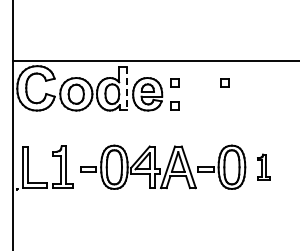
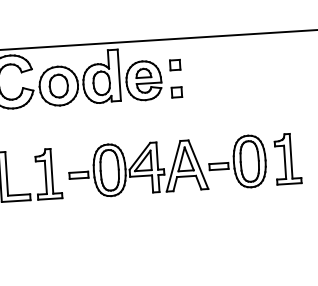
part: (224, 82) -> (234, 60), removed
line: (127, 88) -> (119, 75), dashed -> solid
part: (263, 166) -> (287, 158), size x1.67

